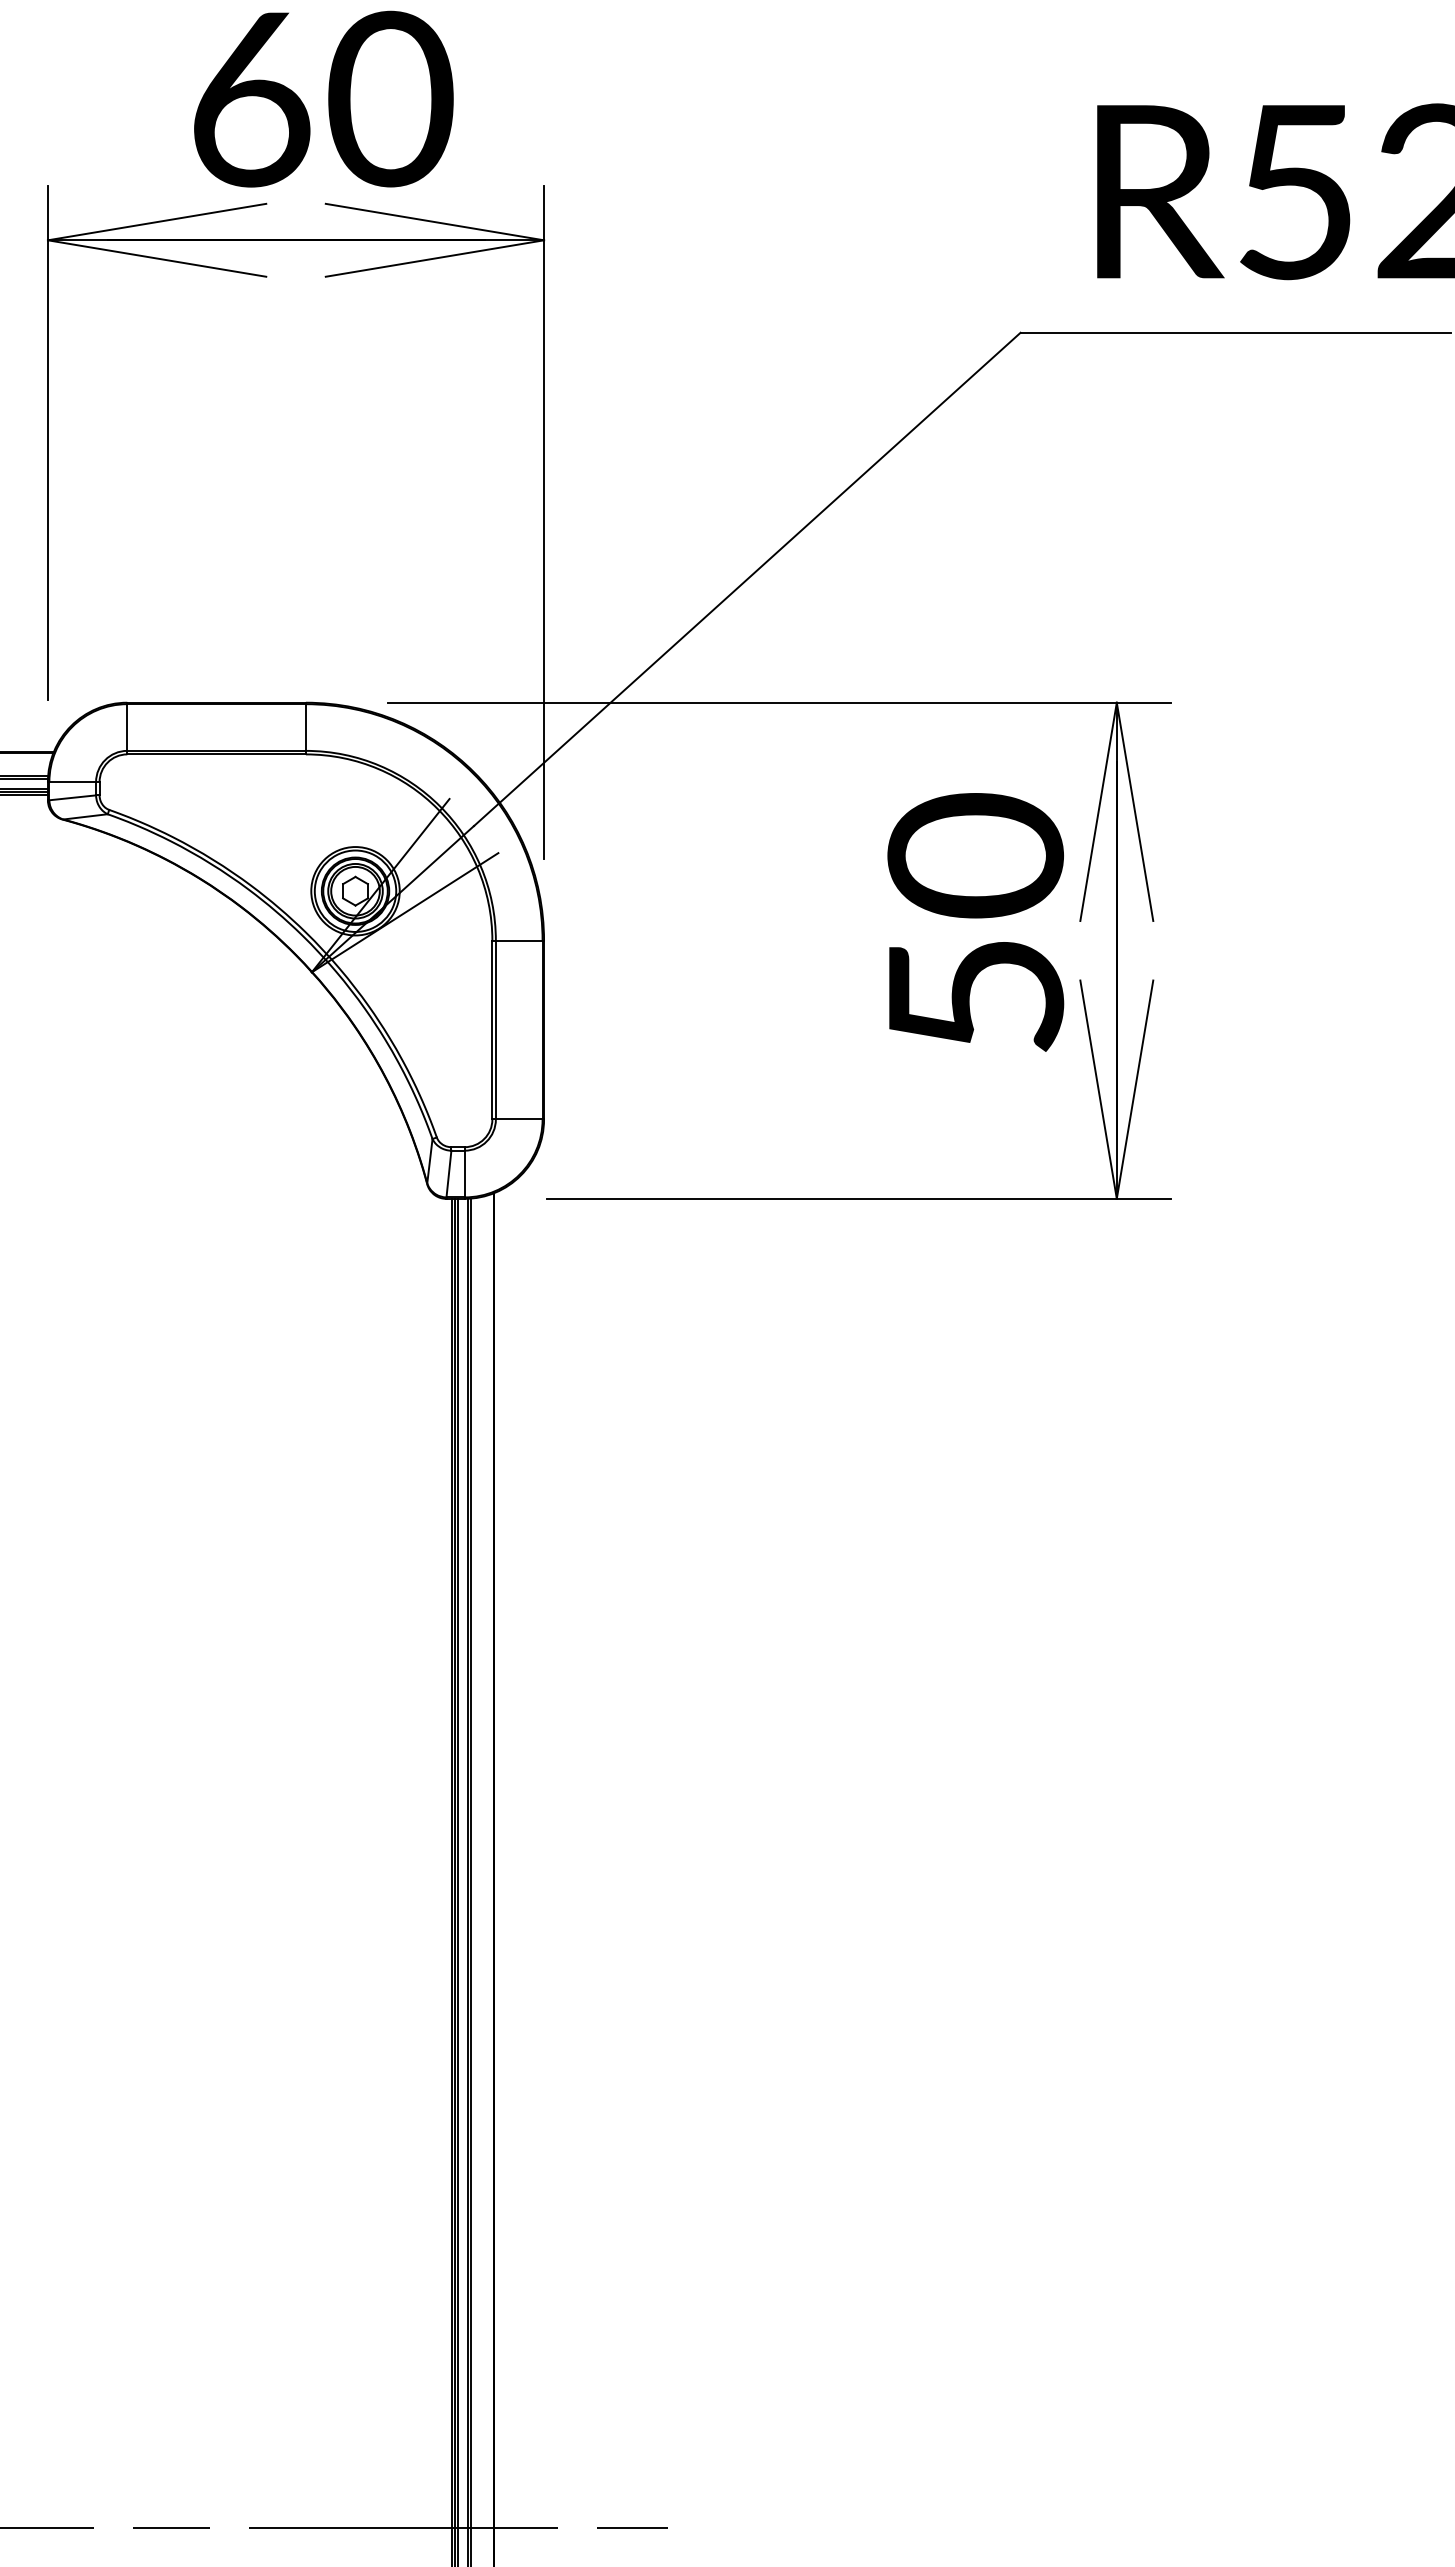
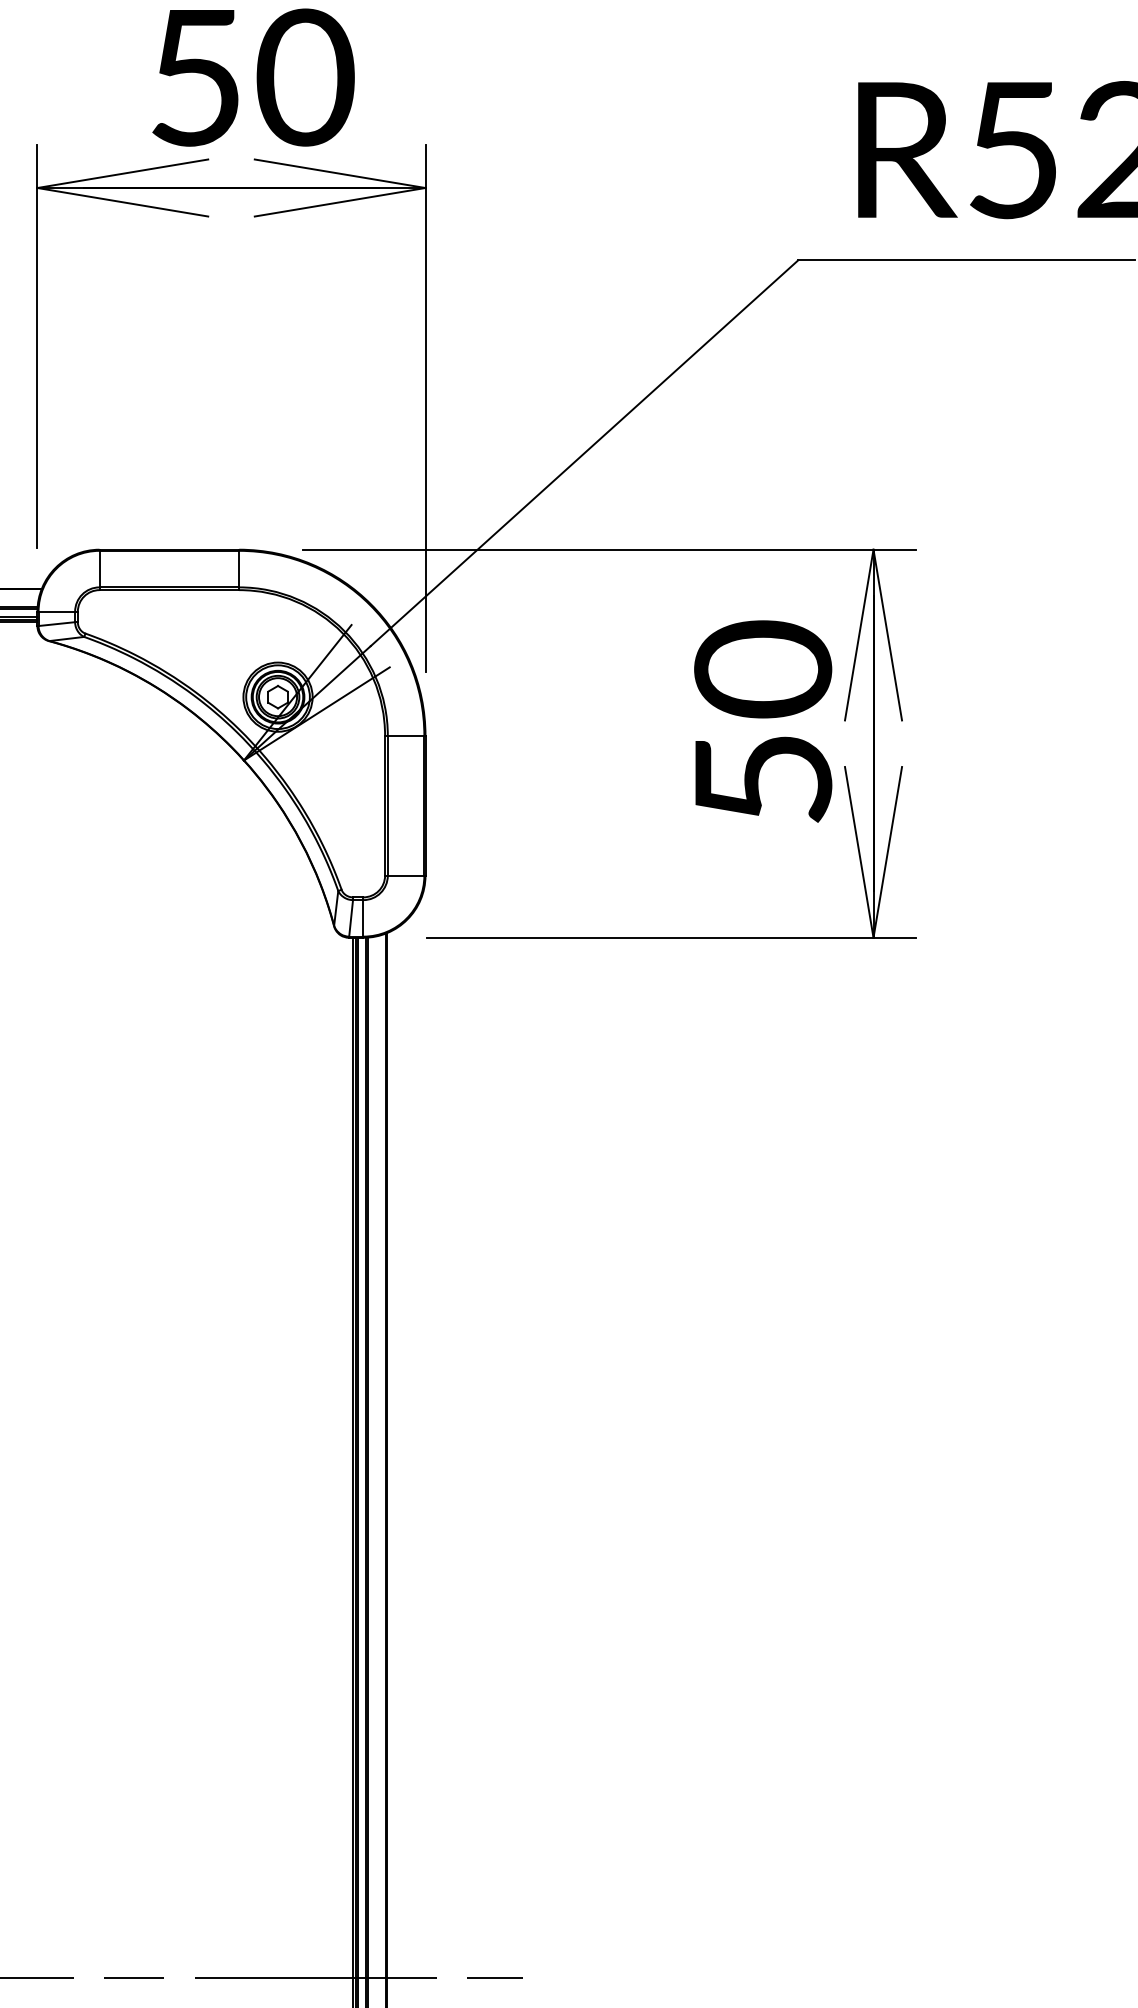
text: (252, 99) -> (197, 77), 60 -> 50

